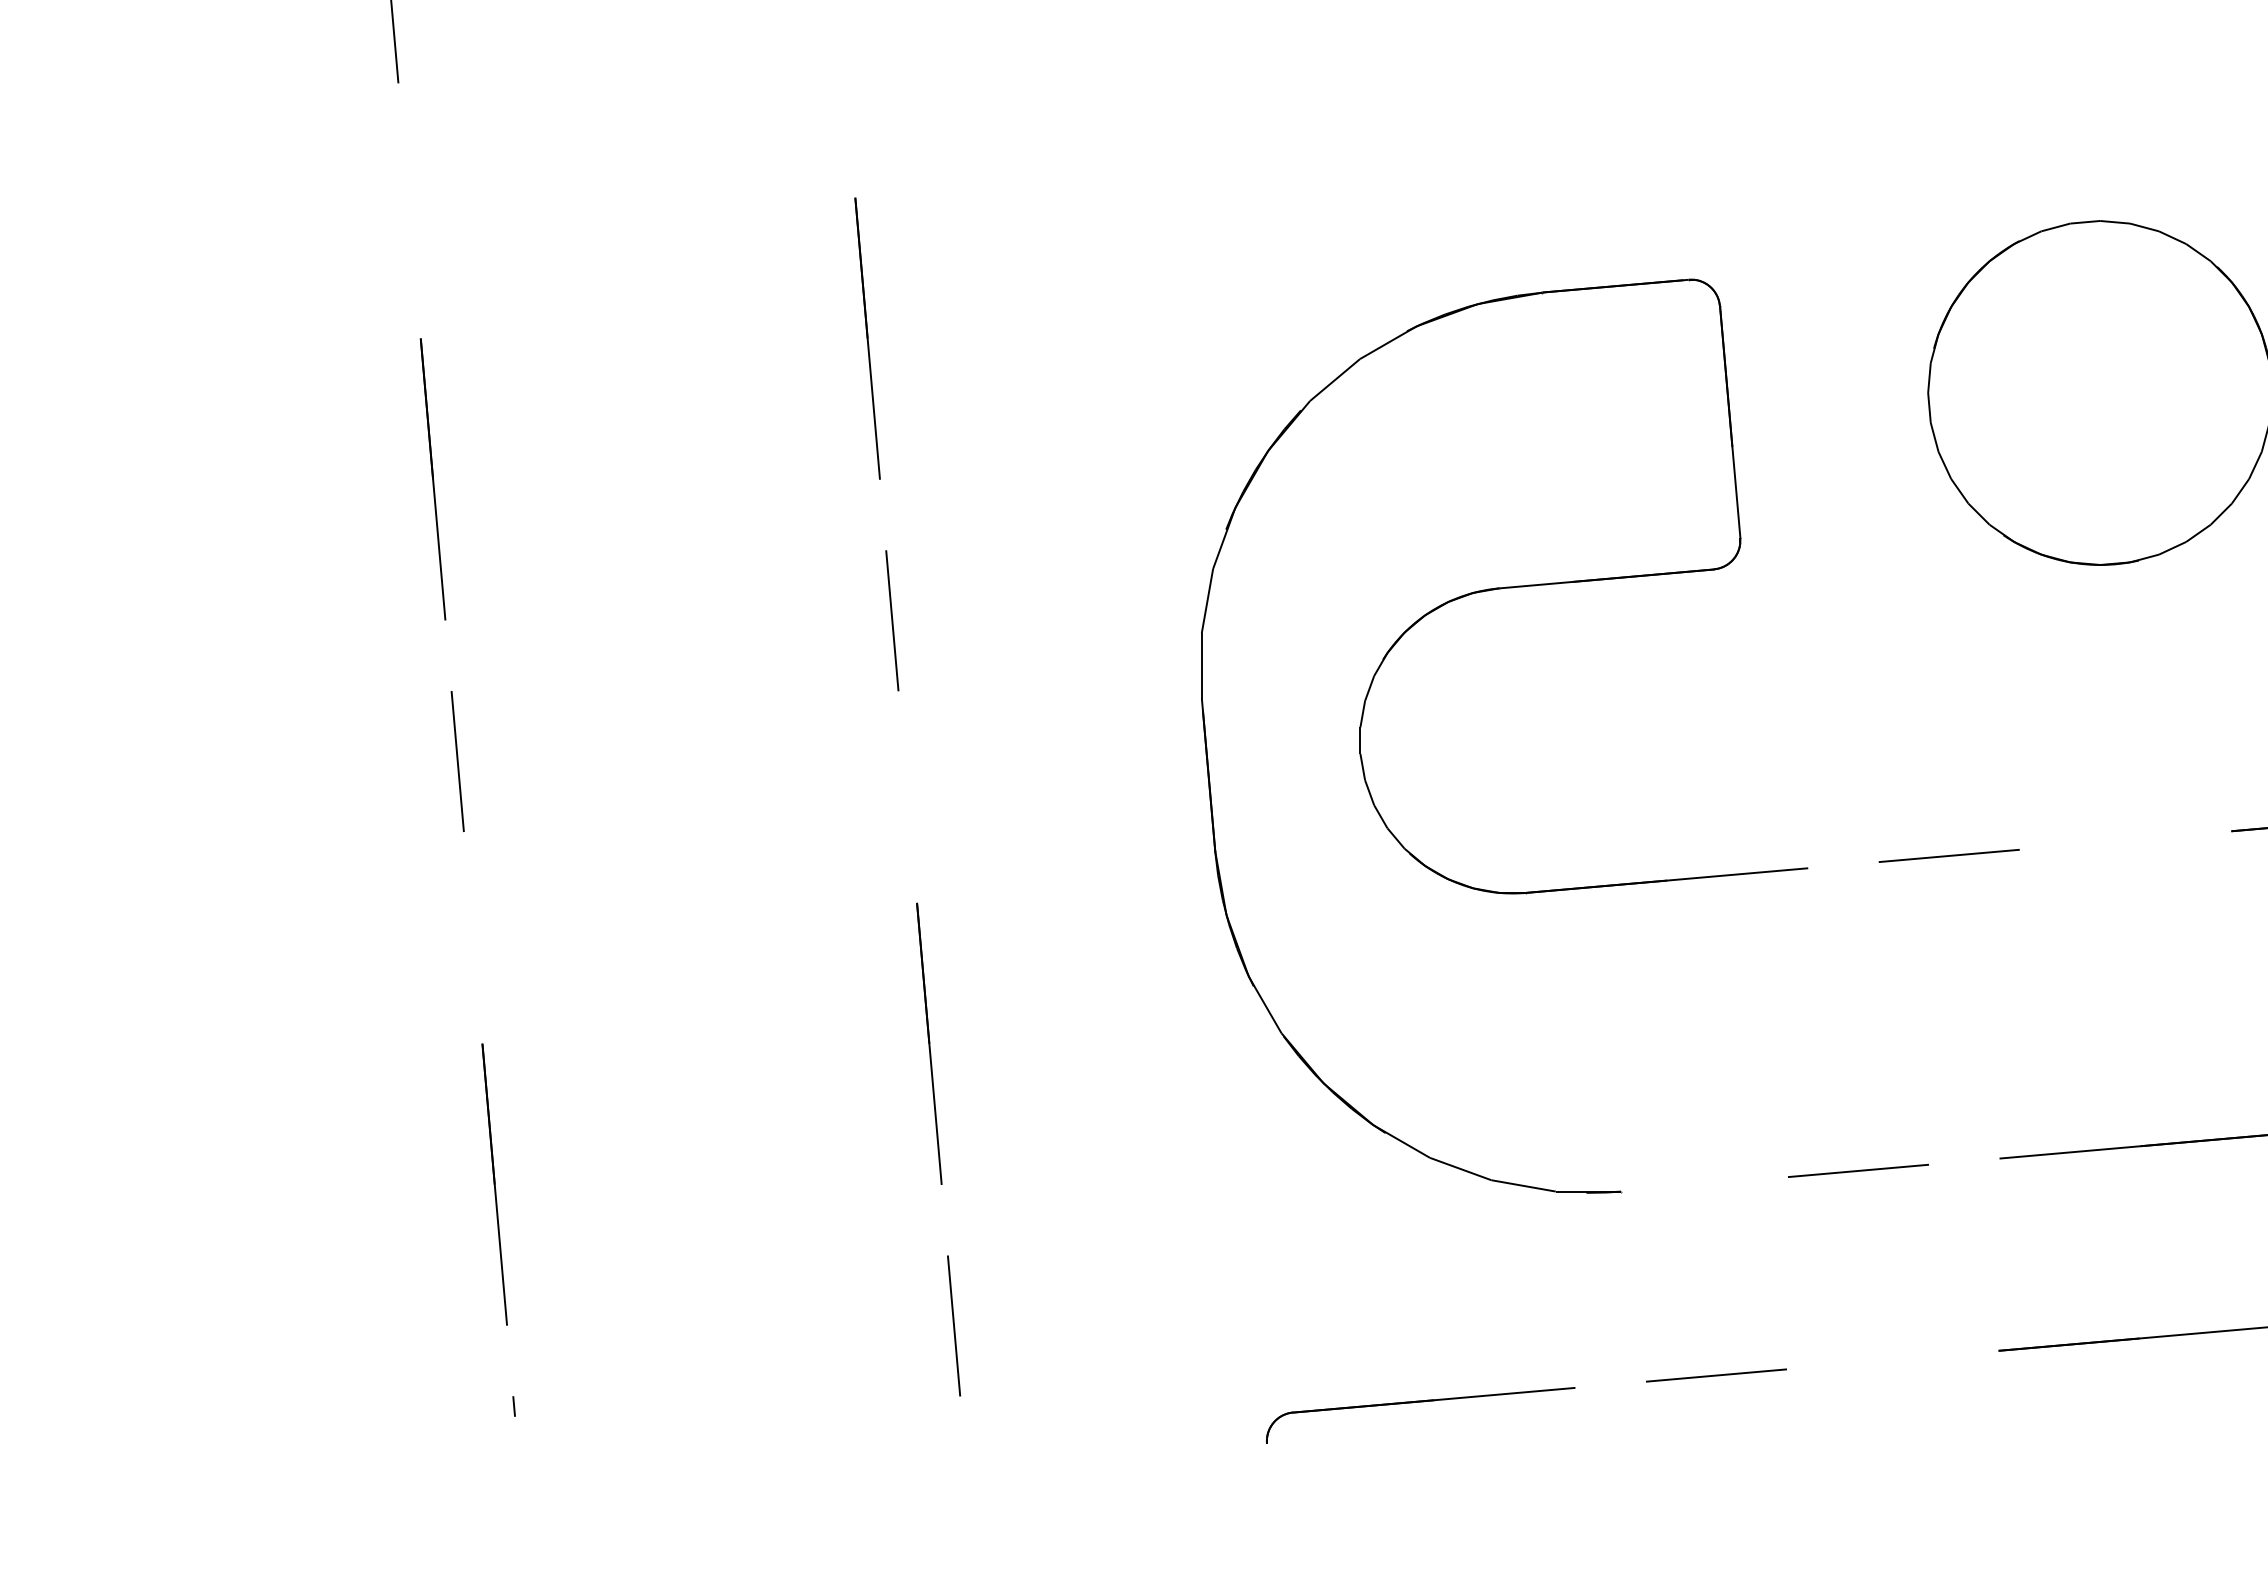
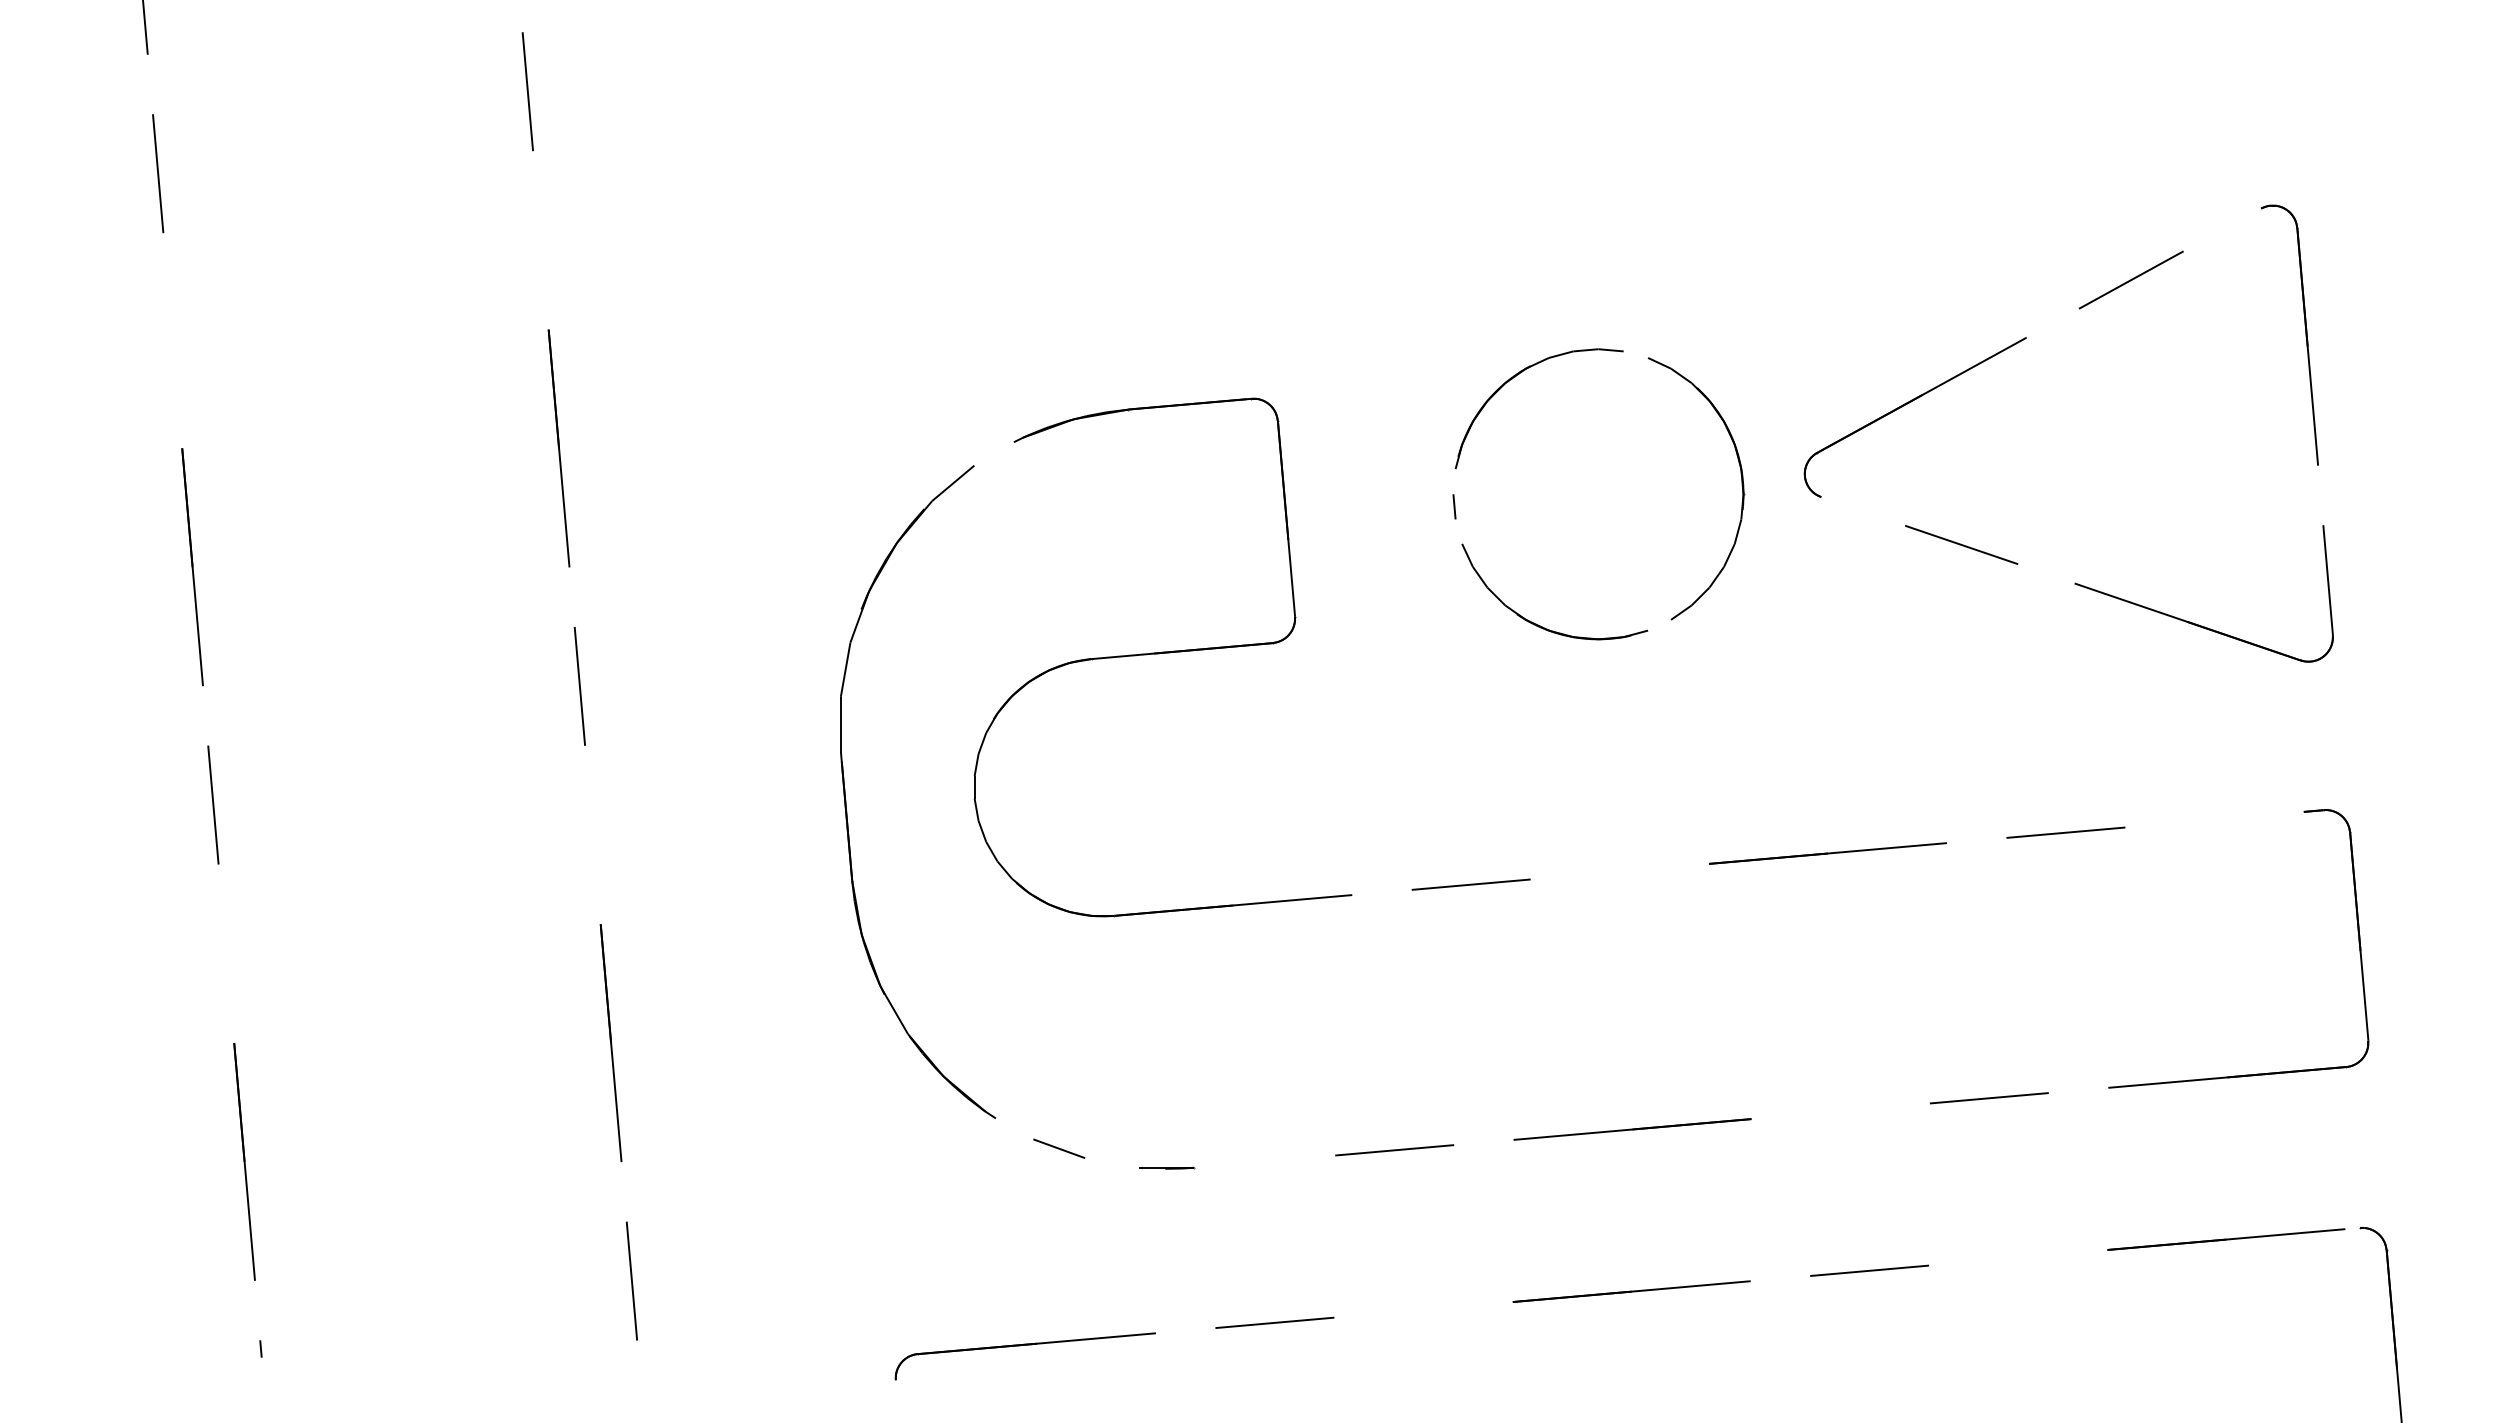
line: (2144, 227) -> (1635, 354), removed
line: (1388, 342) -> (998, 451), removed
line: (1929, 377) -> (1454, 481), removed
line: (1934, 437) -> (1458, 531), removed
line: (2172, 547) -> (1659, 624), removed
line: (1401, 1141) -> (1009, 1125), removed
line: (1523, 1185) -> (1112, 1162), removed

